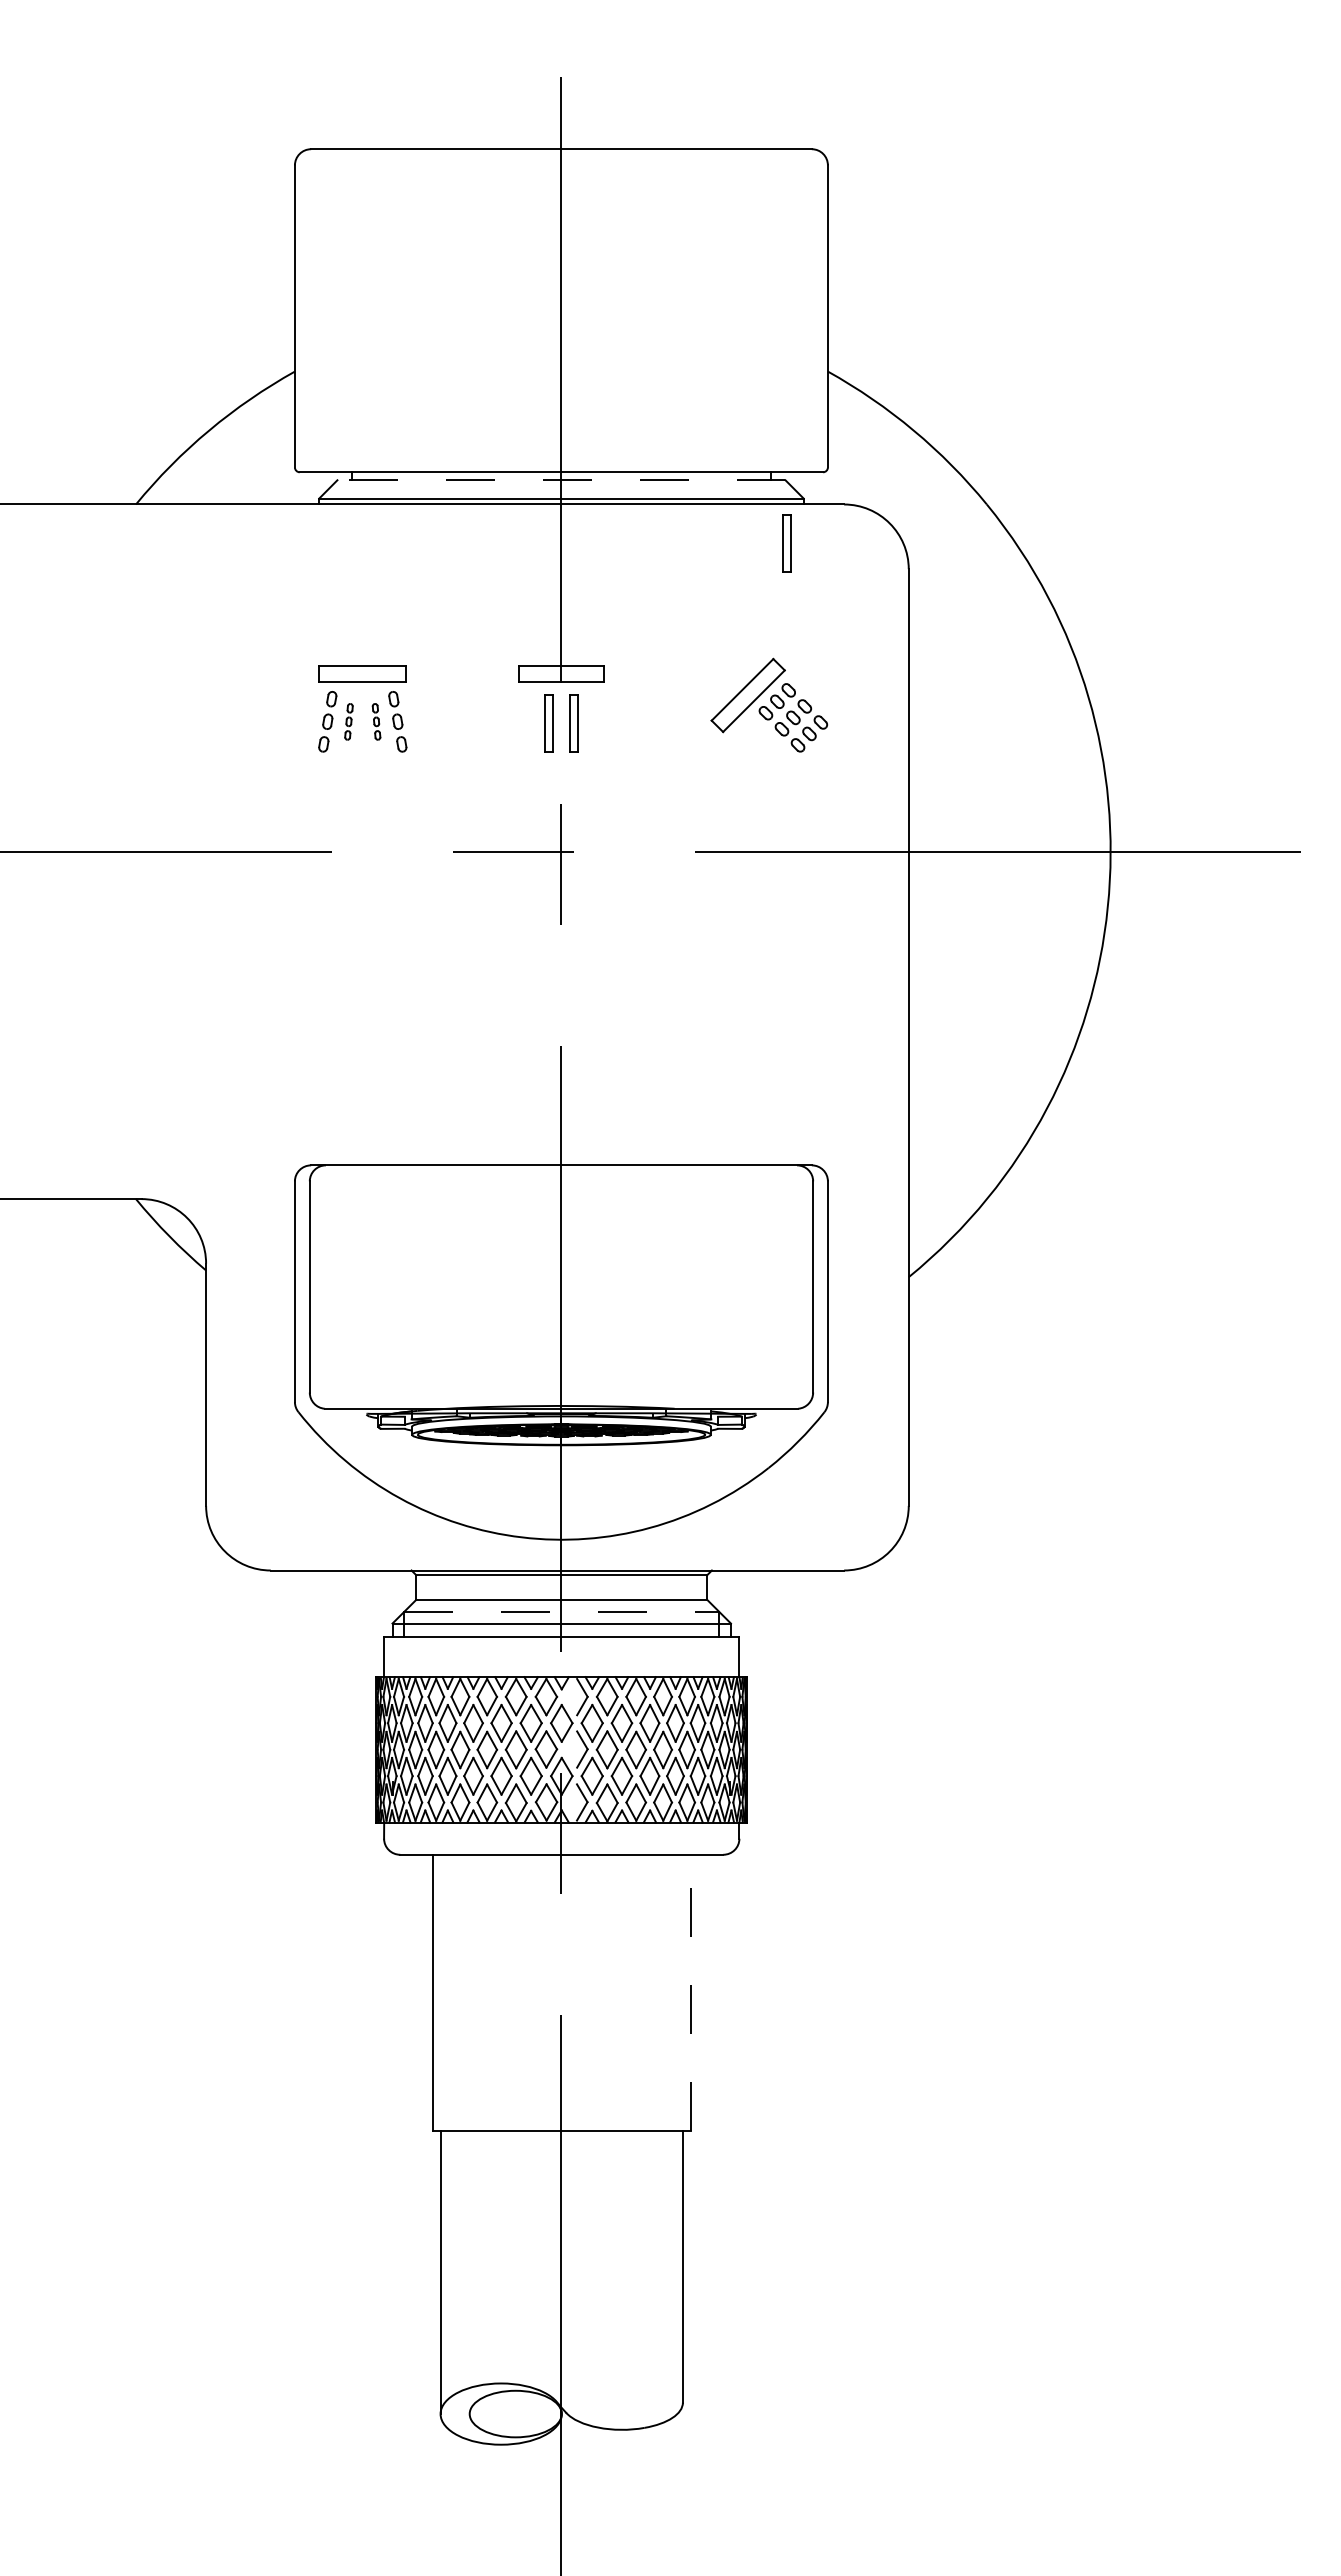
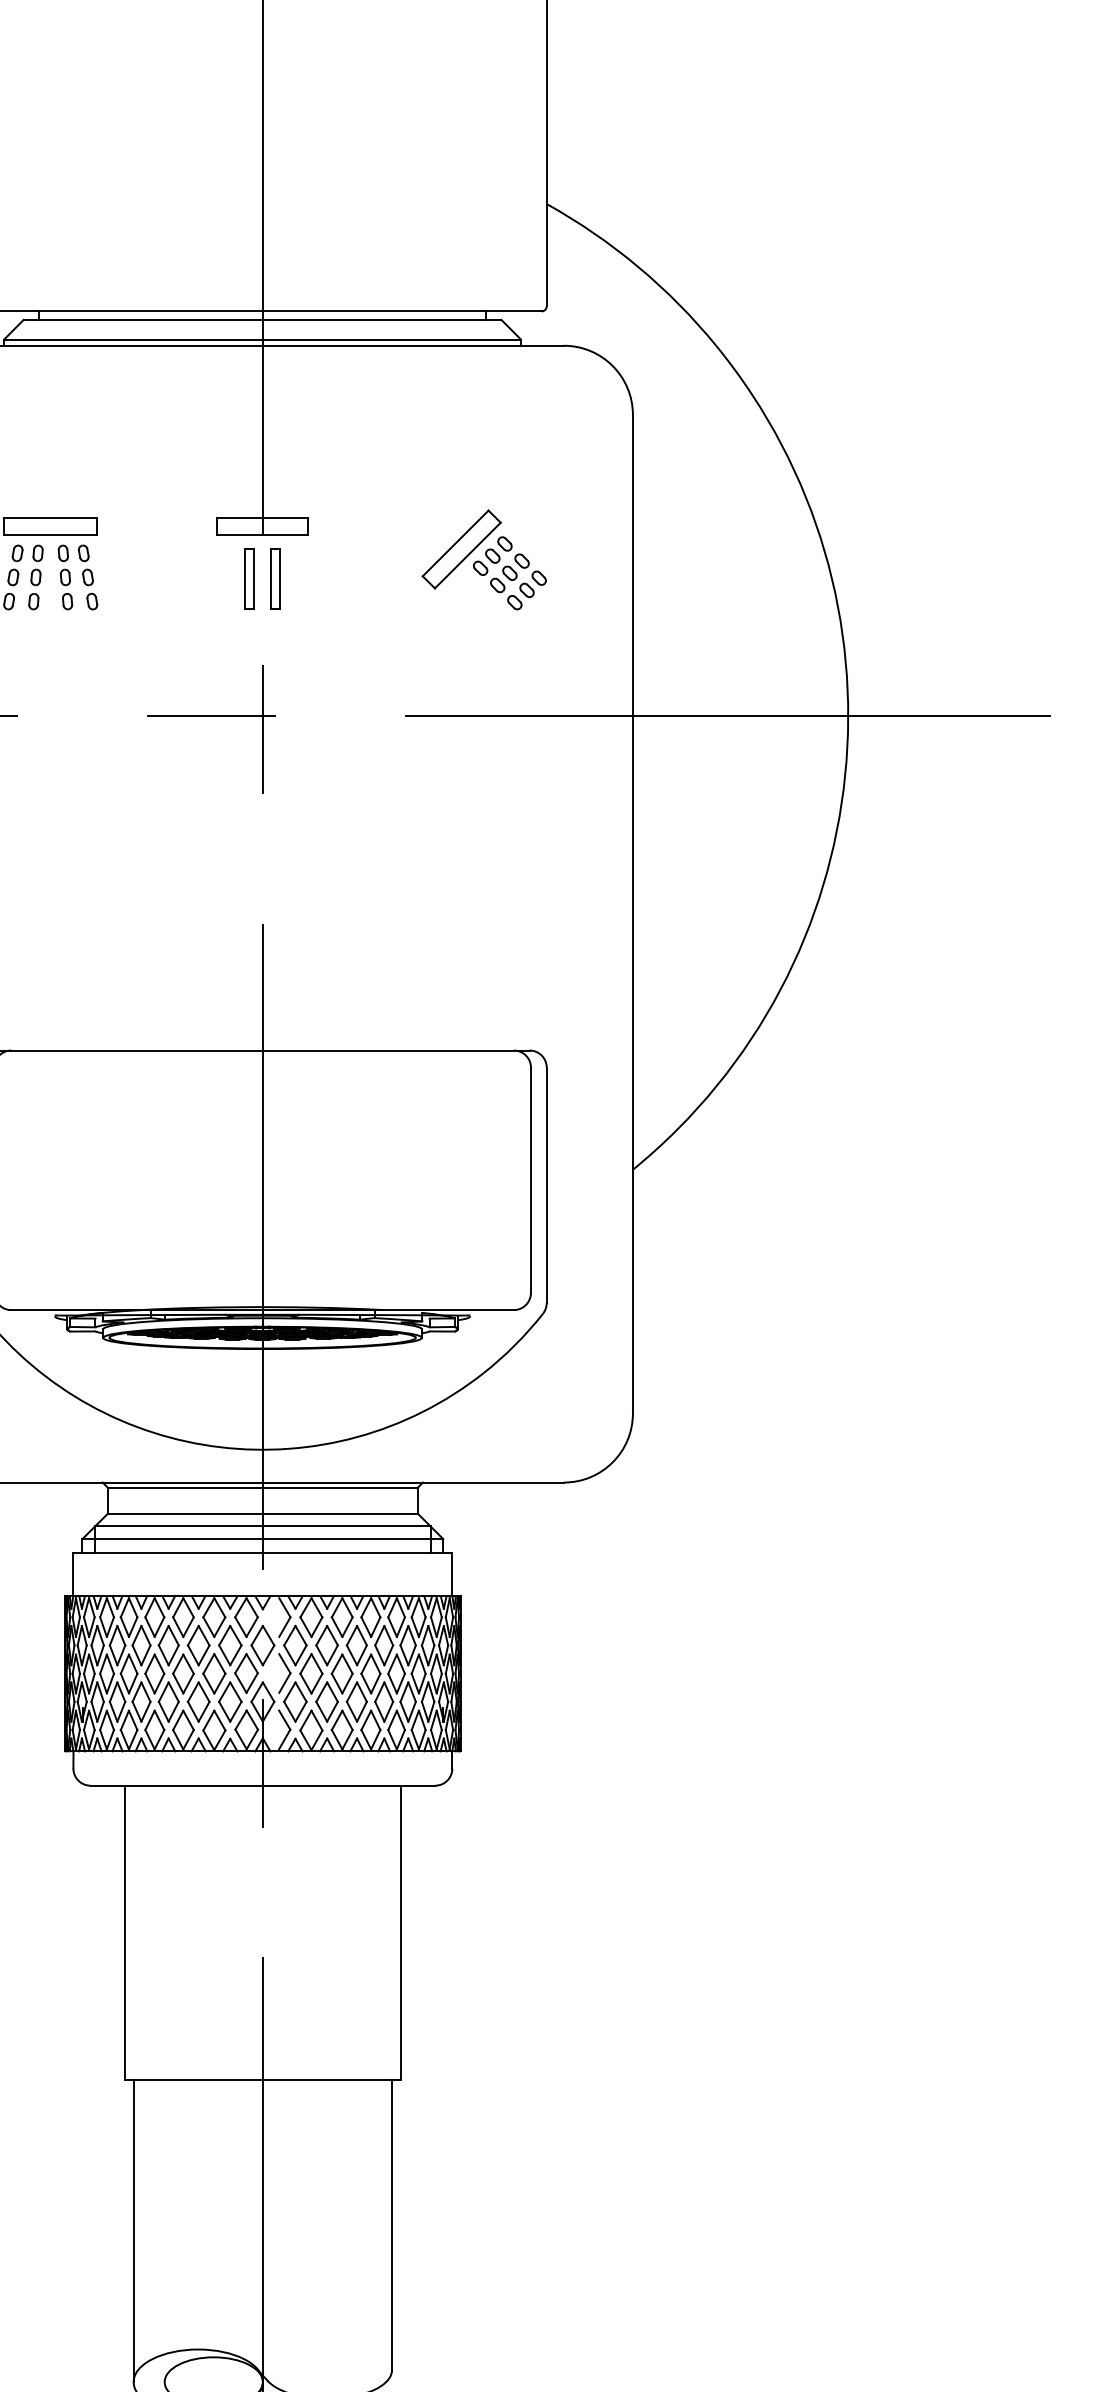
line: (560, 480) -> (261, 320), dashed -> solid
part: (786, 543) -> (502, 387), removed
part: (348, 721) -> (35, 577), size x1.67
part: (376, 721) -> (65, 577), size x1.67
line: (562, 1611) -> (263, 1526), dashed -> solid
line: (691, 1992) -> (401, 1932), dashed -> solid

